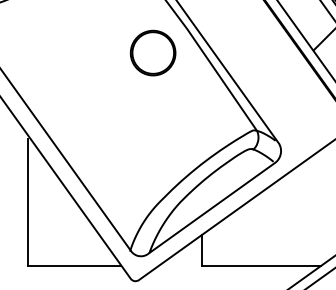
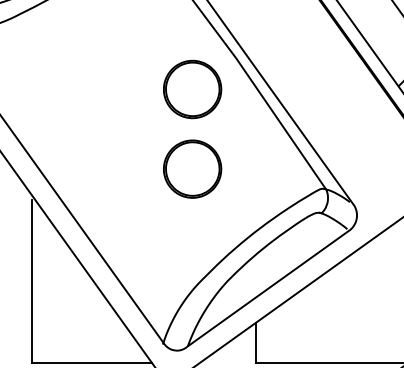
part: (152, 114) -> (191, 168), added

